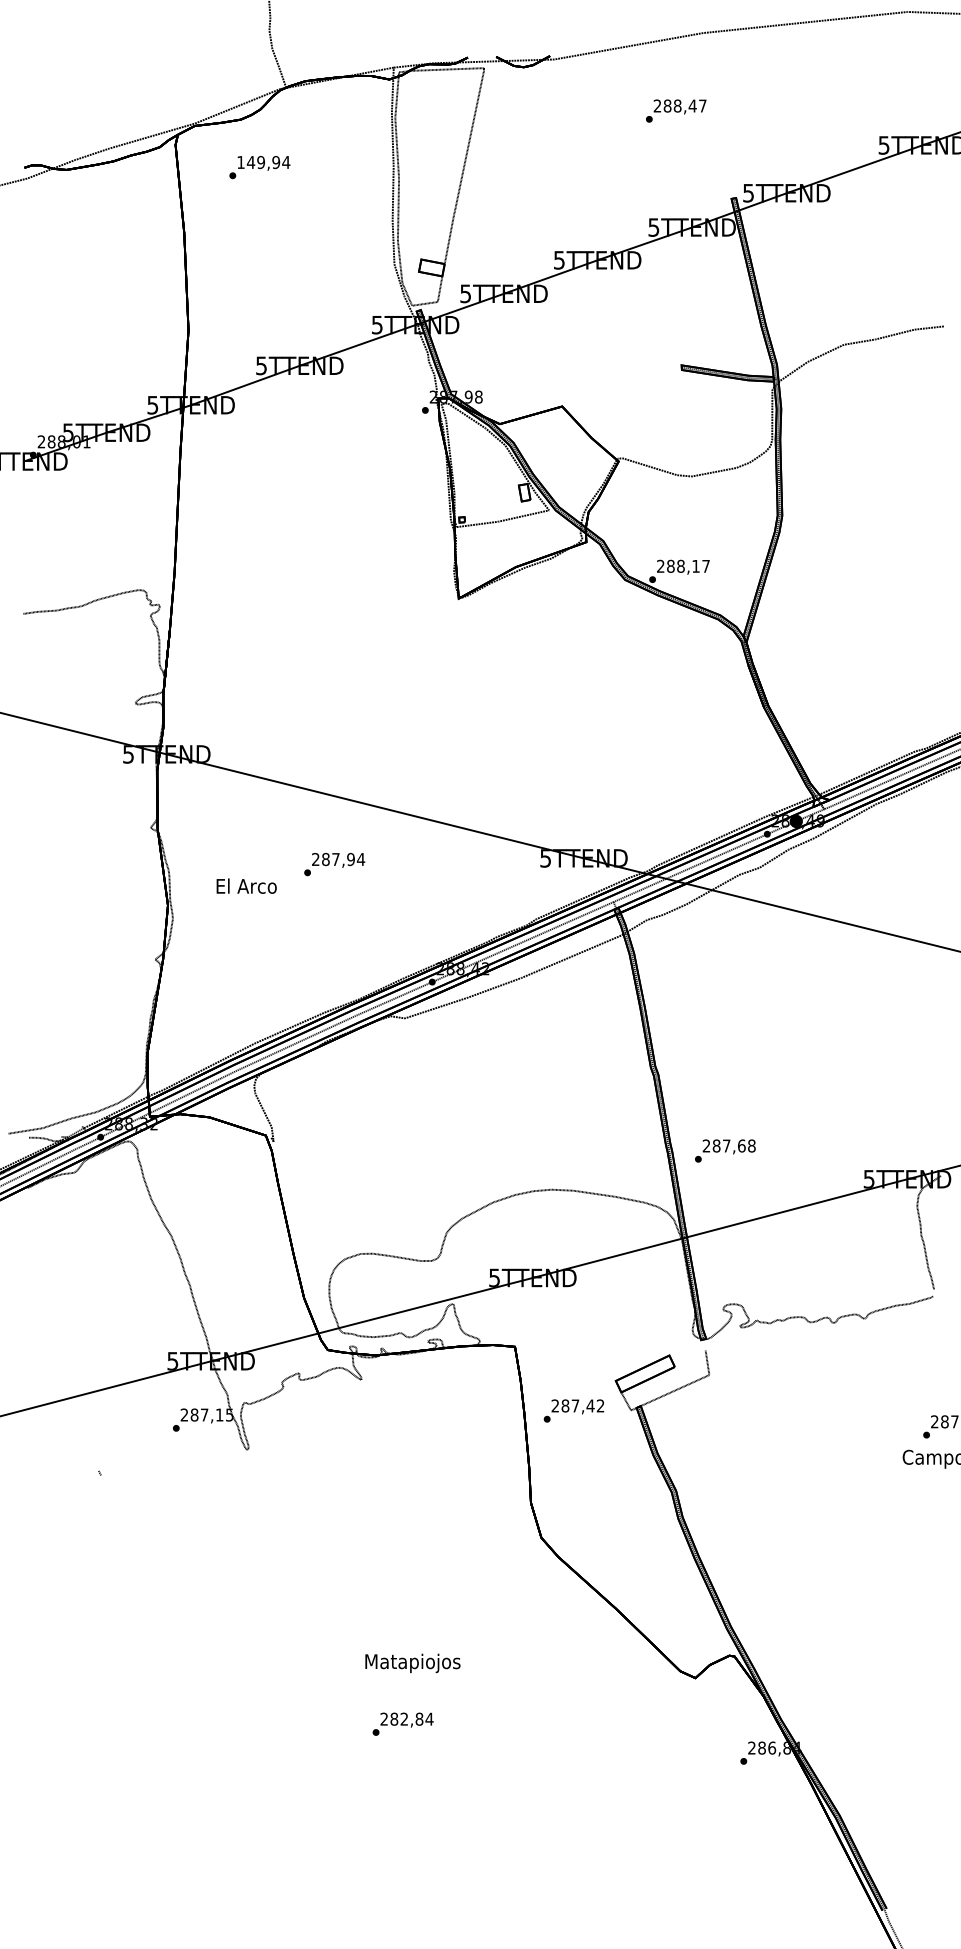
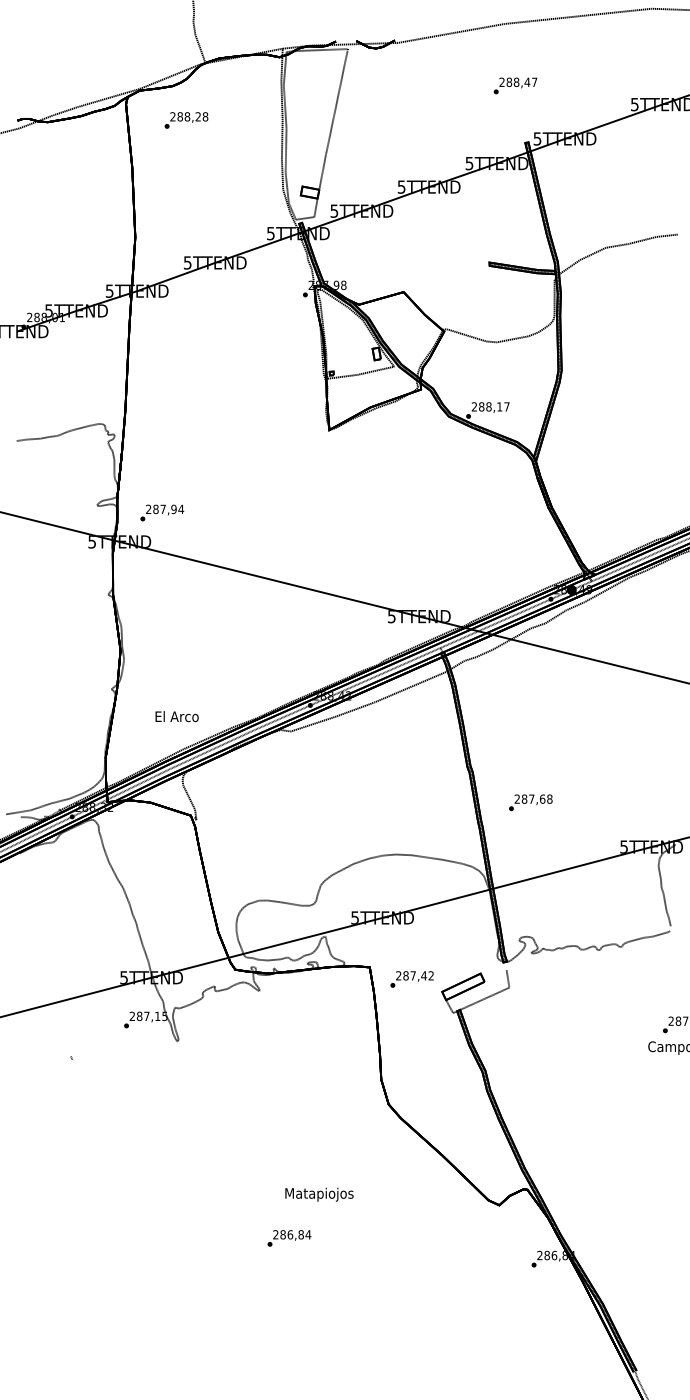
text: (676, 110) -> (515, 85), moved
text: (263, 161) -> (189, 116), 149,94 -> 288,28
text: (334, 863) -> (162, 512), moved
text: (245, 886) -> (176, 716), moved
text: (724, 1150) -> (530, 802), moved
text: (573, 1411) -> (411, 979), moved
text: (412, 1663) -> (319, 1194), moved
text: (404, 1718) -> (290, 1234), 282,84 -> 286,84

